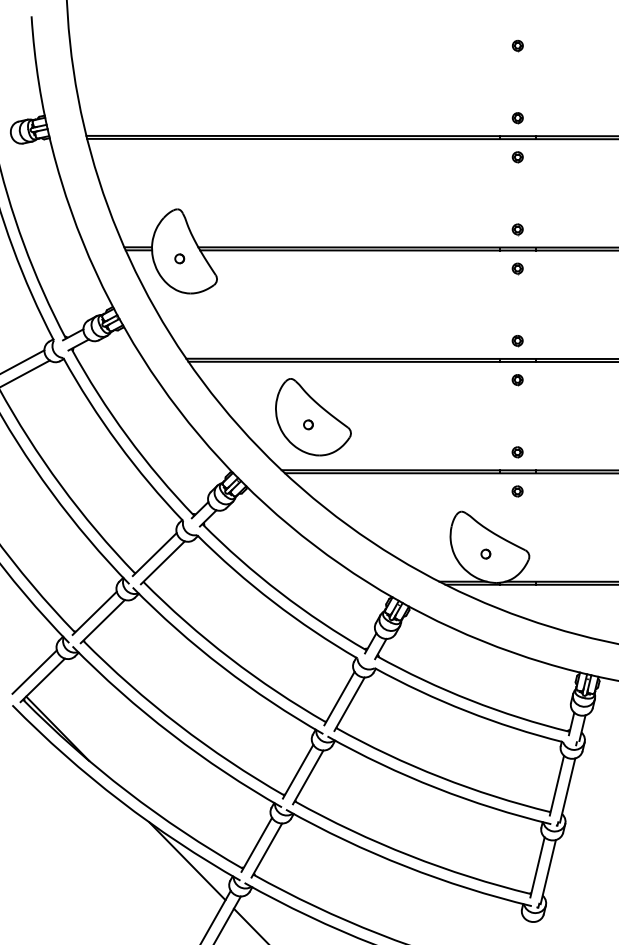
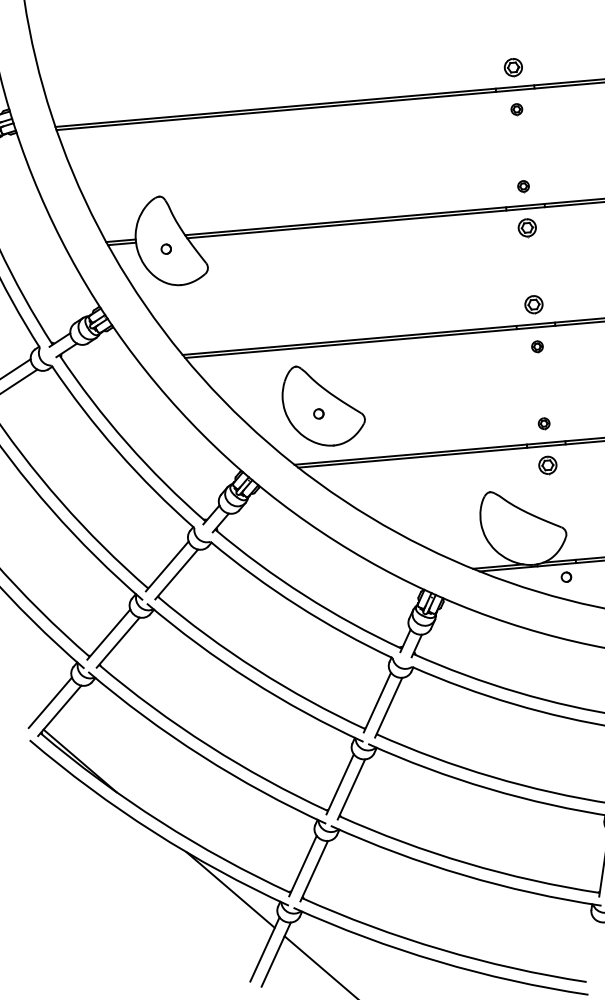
part: (517, 118) -> (512, 68), size x1.6
part: (517, 268) -> (526, 227), size x1.6
part: (517, 341) -> (533, 305), size x1.6
part: (517, 491) -> (547, 465), size x1.6
part: (485, 553) -> (565, 576), moved

